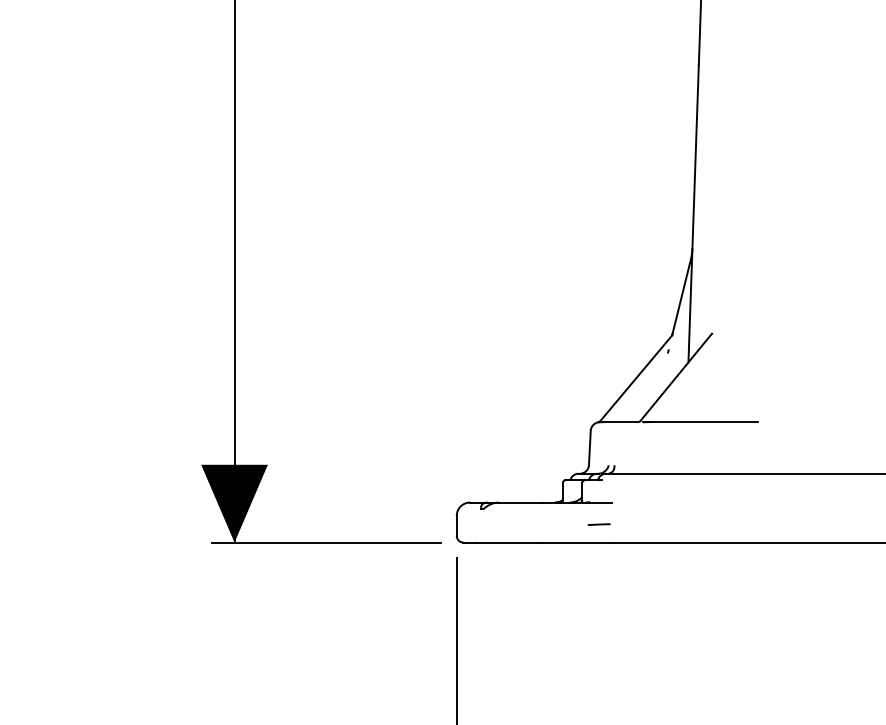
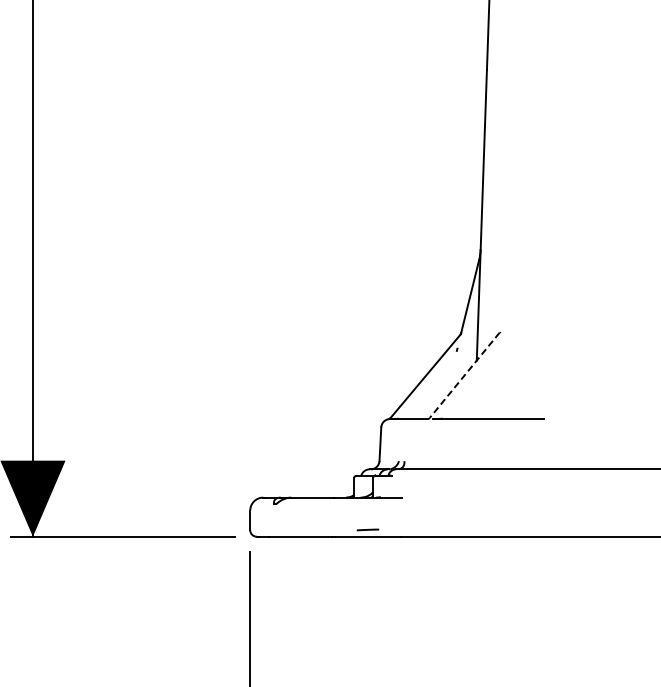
line: (675, 377) -> (464, 375), solid -> dashed
line: (598, 524) -> (367, 529), moved

